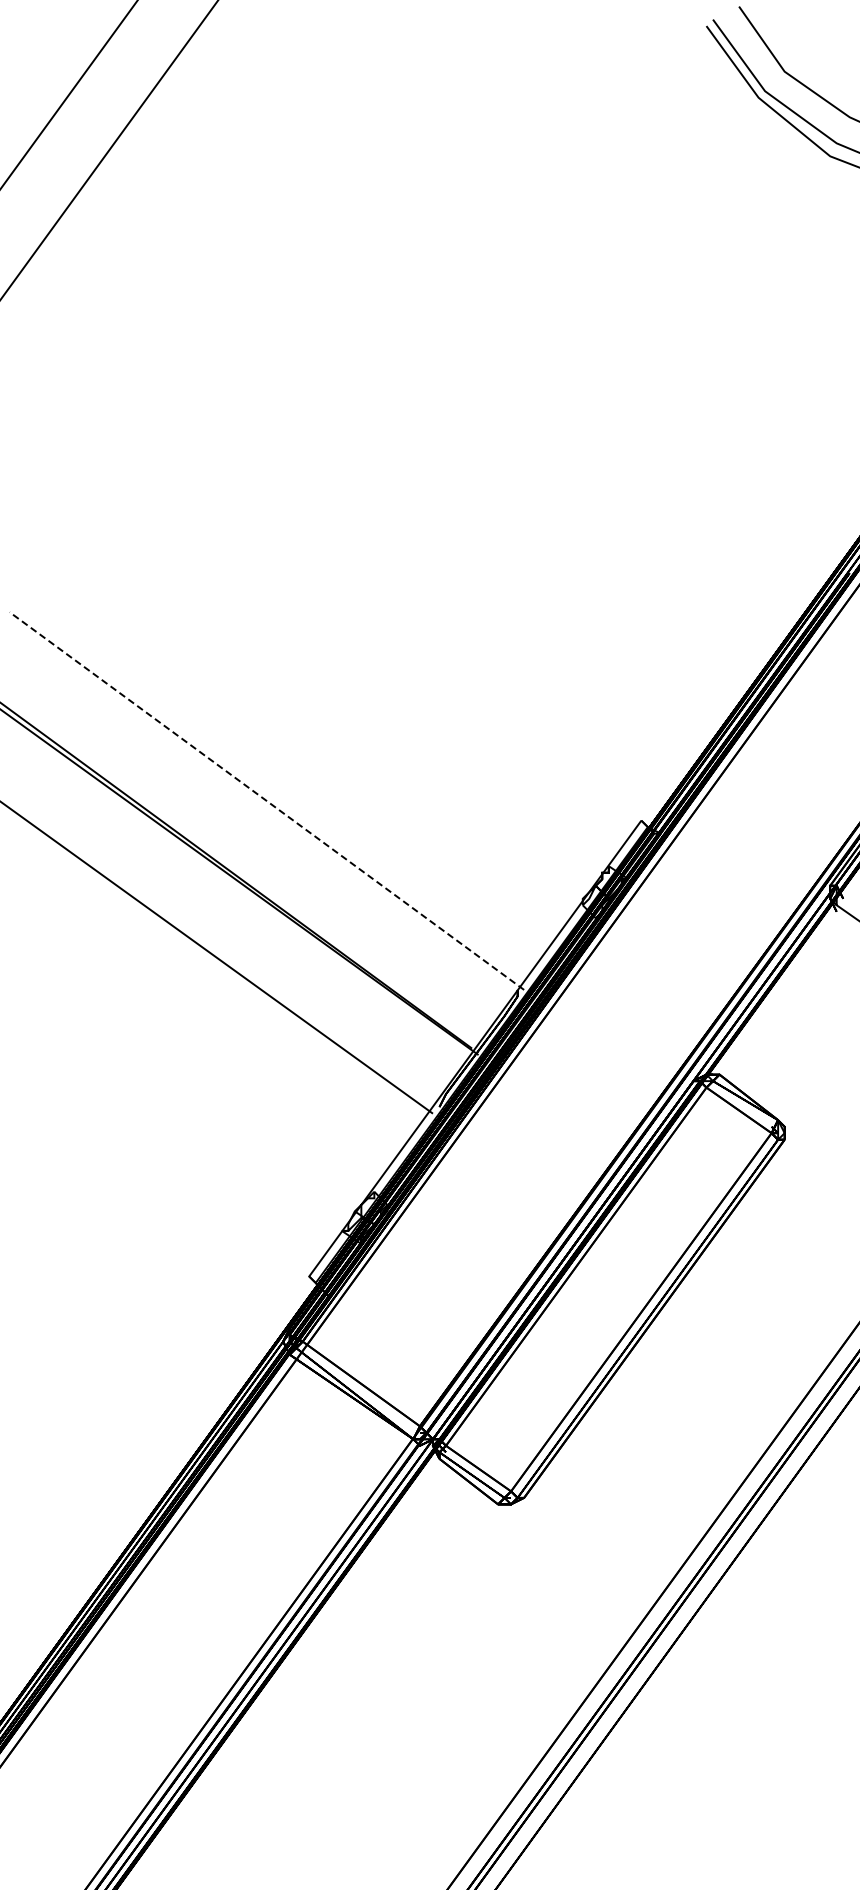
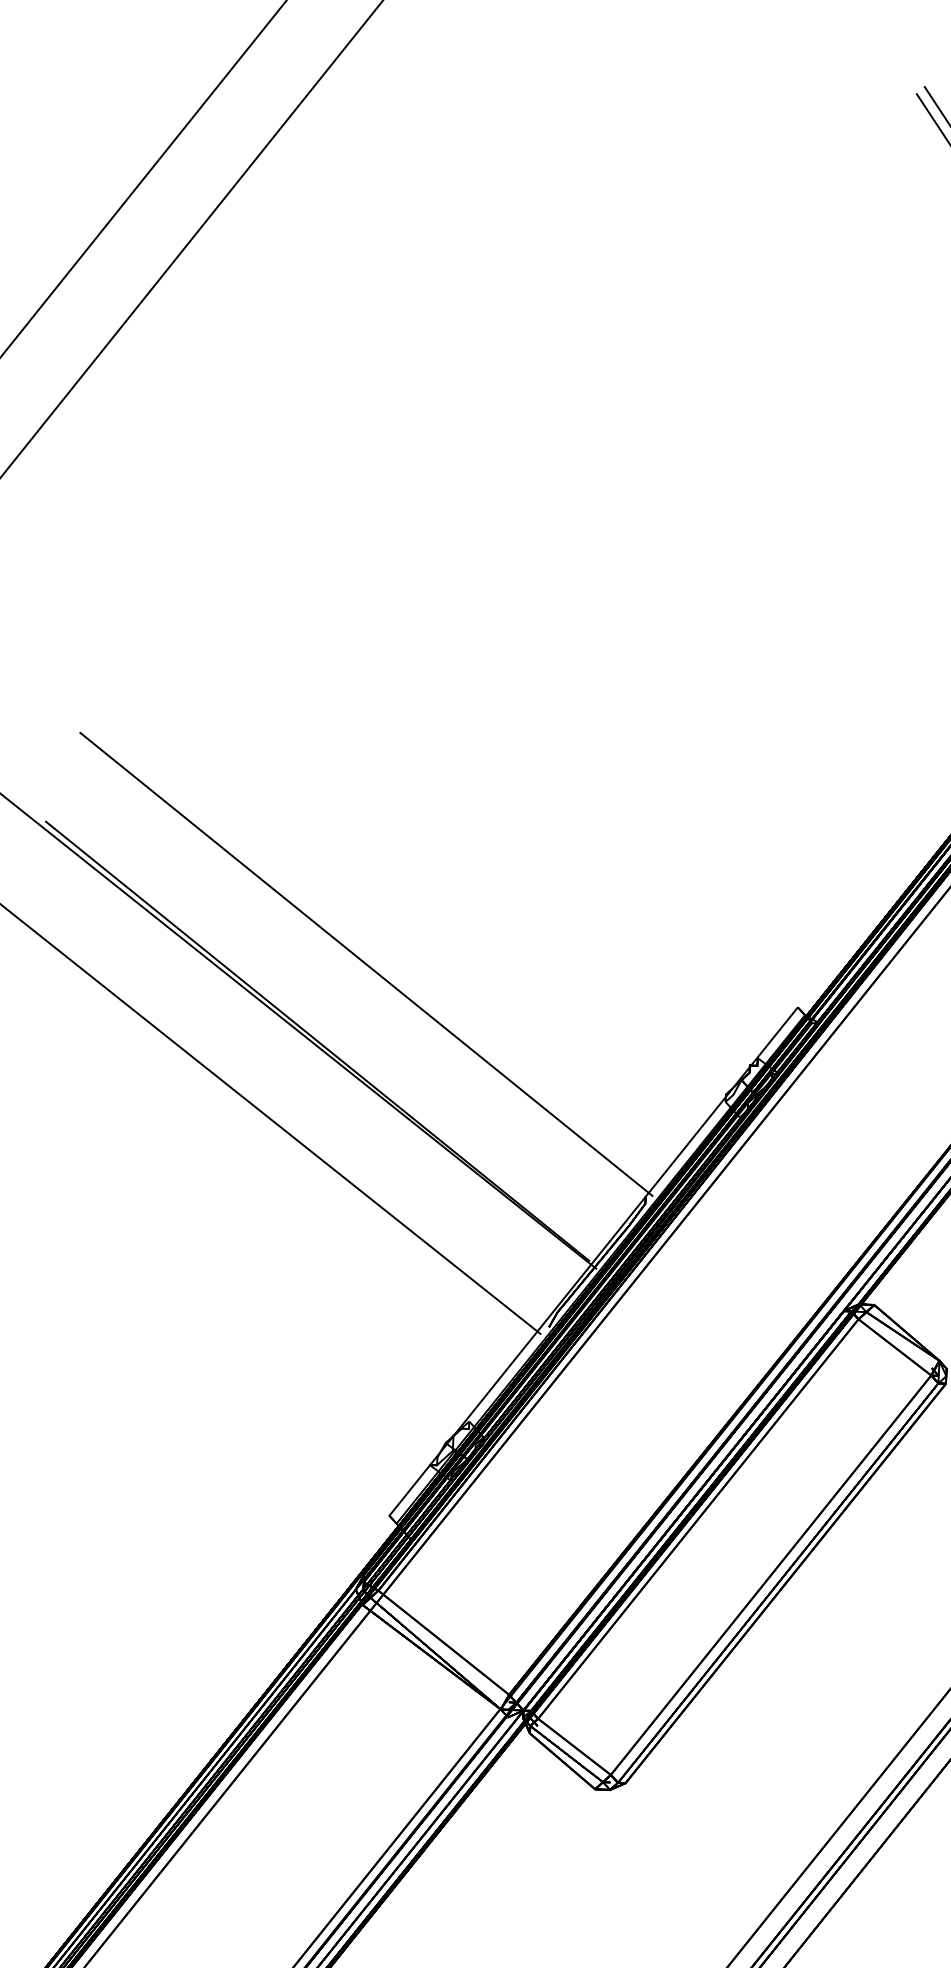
line: (266, 800) -> (366, 963), dashed -> solid

